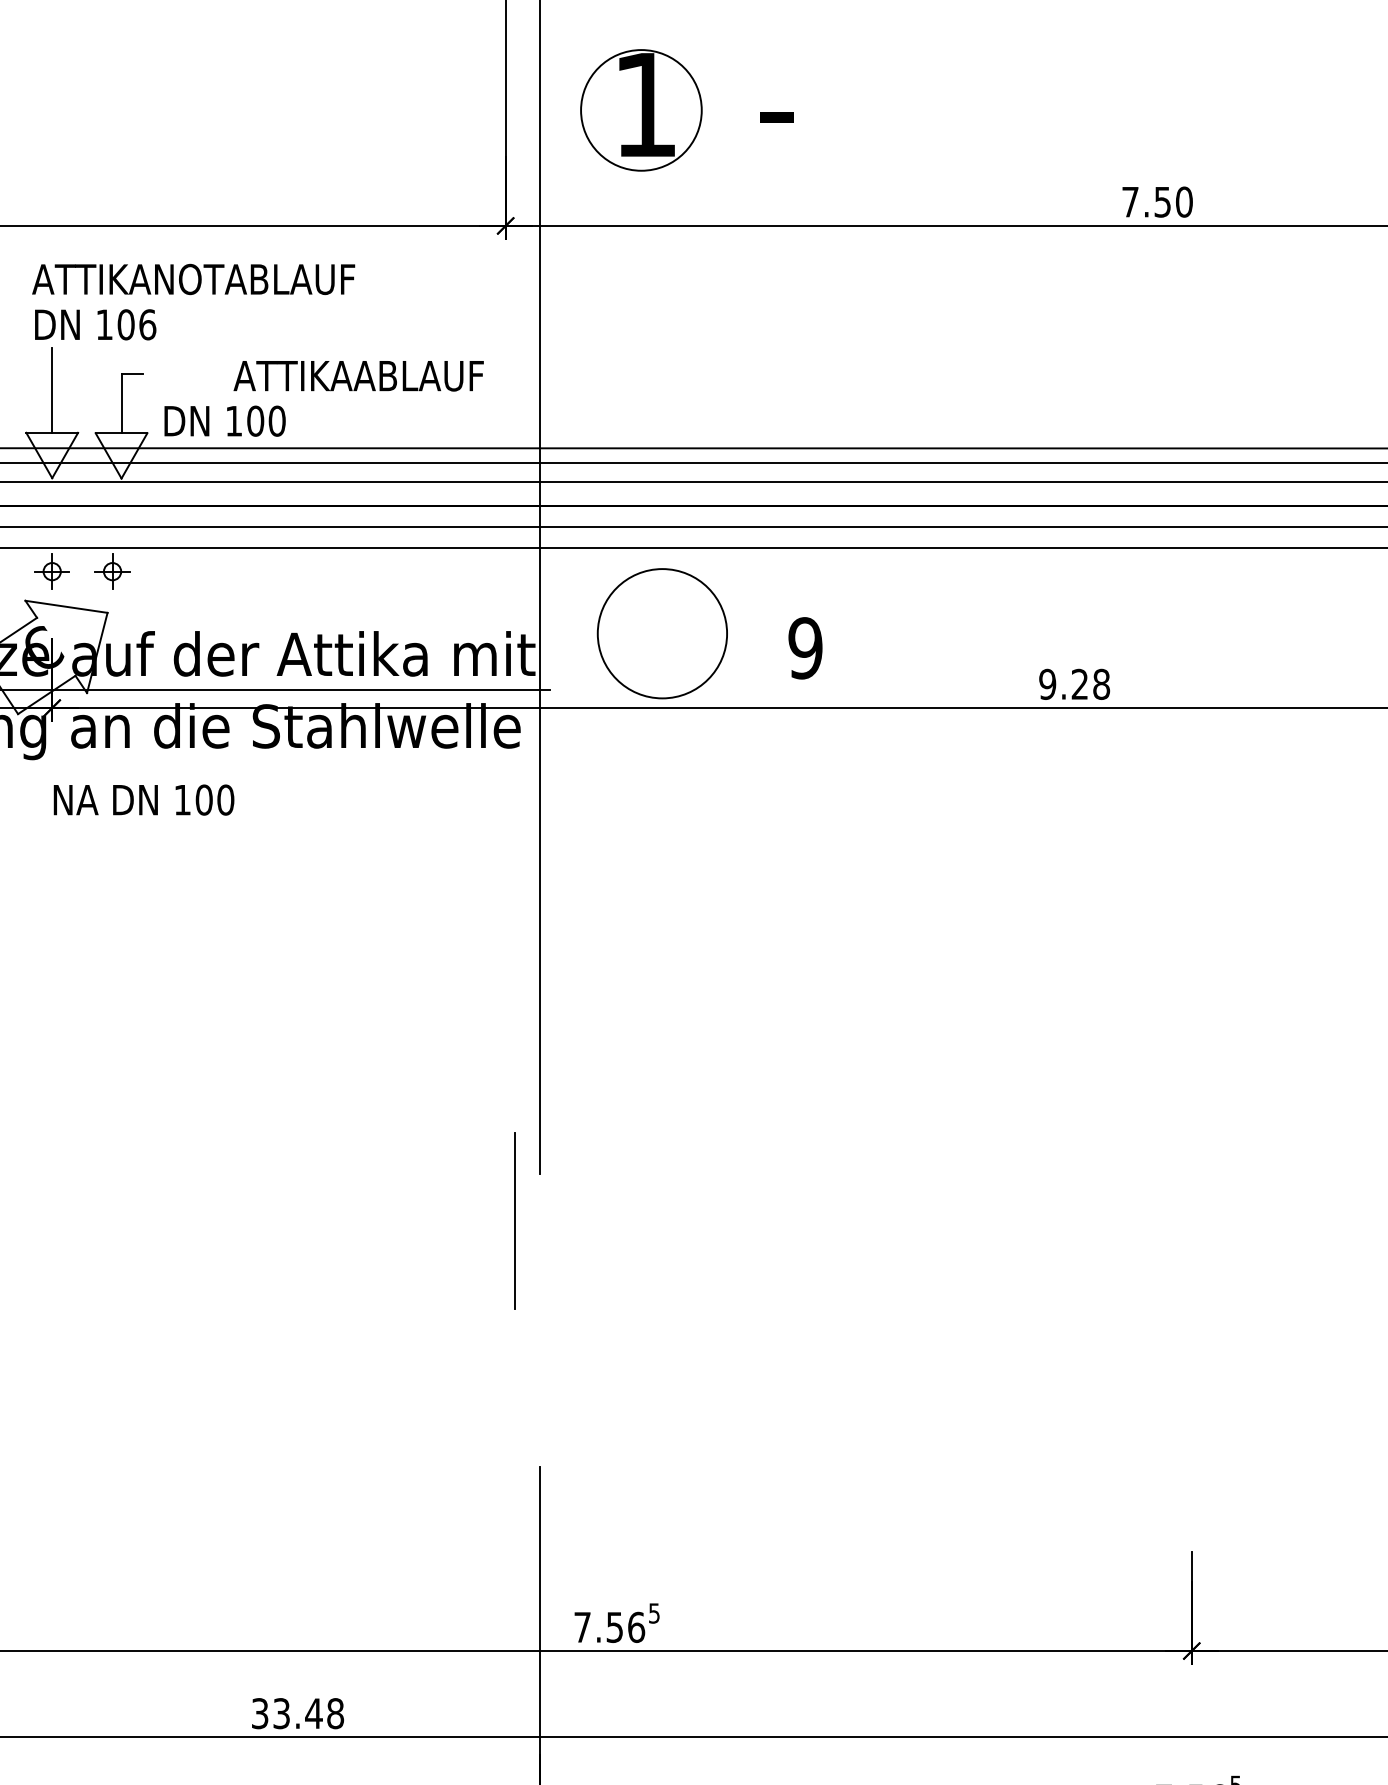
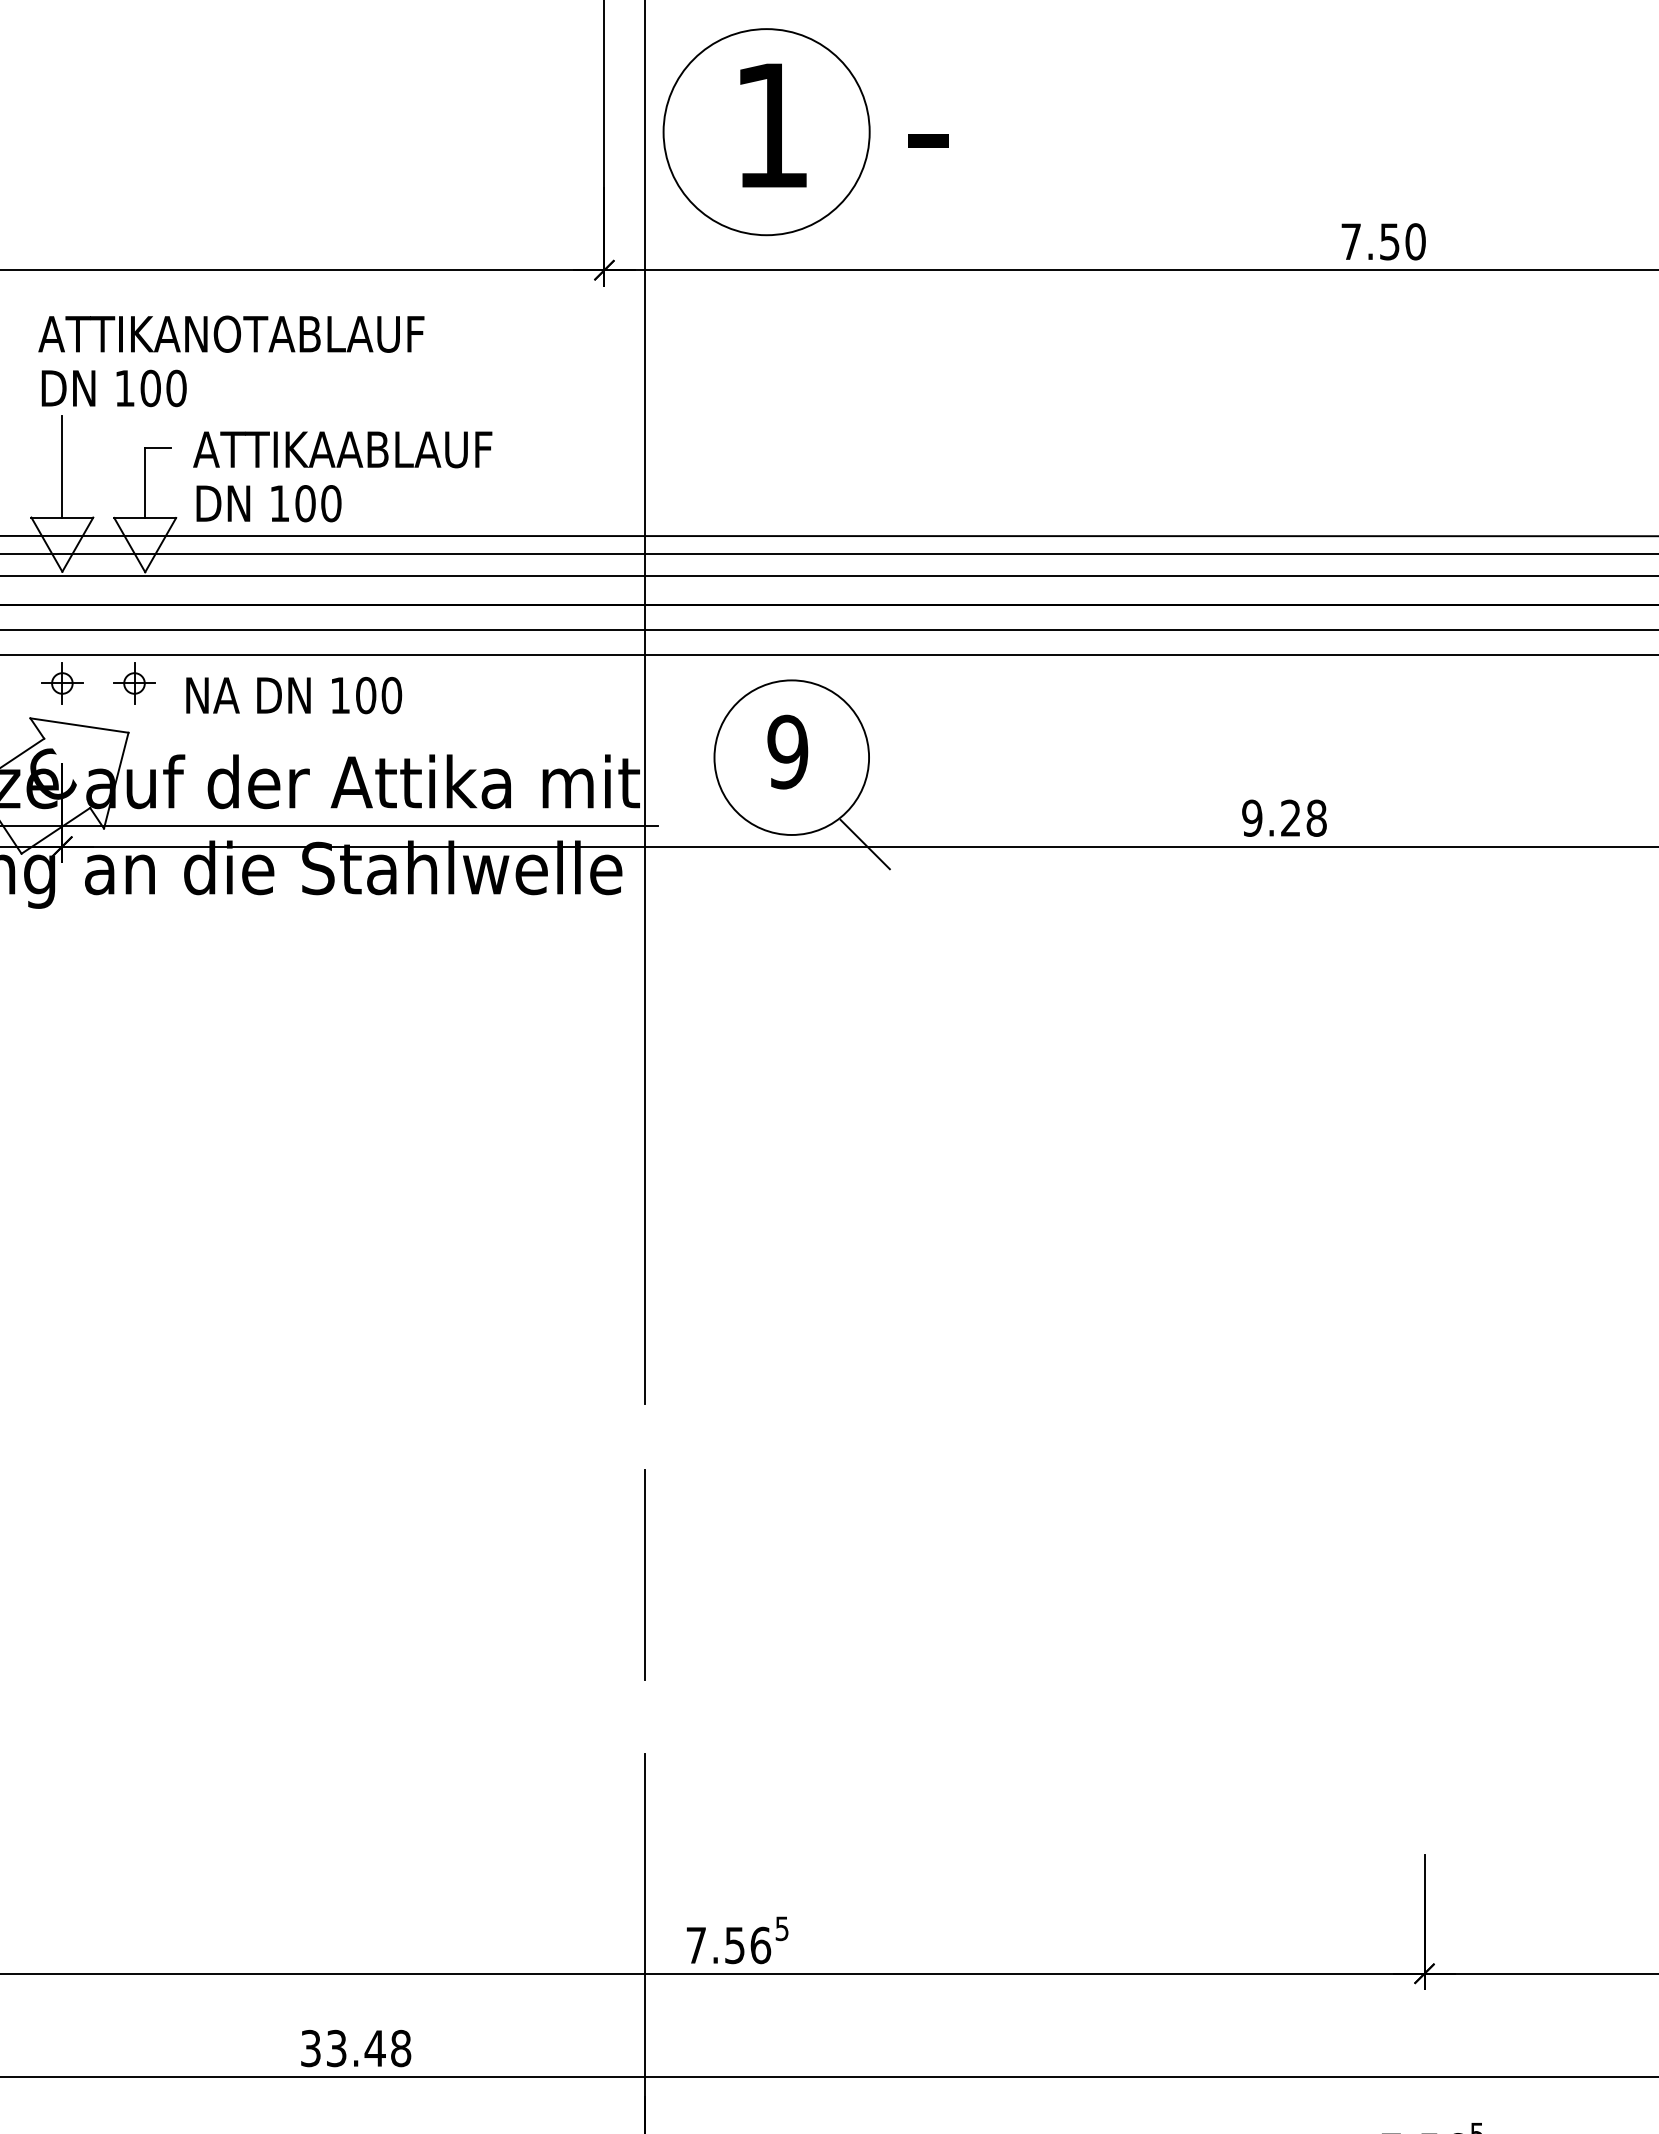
circle: (641, 110) -> (766, 132), size x1.43
text: (147, 324) -> (176, 387), 106 -> 100
text: (358, 375) -> (342, 449), moved
text: (805, 647) -> (787, 751), moved
line: (723, 706) -> (864, 844), added
text: (144, 800) -> (294, 695), moved
line: (514, 1220) -> (644, 1574), moved

